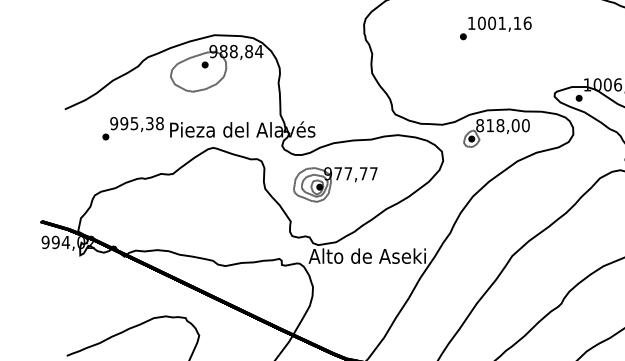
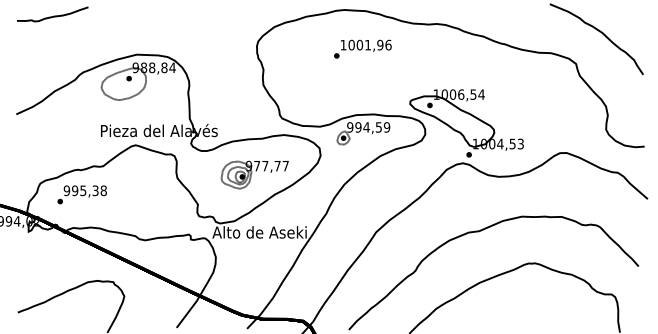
text: (517, 22) -> (380, 44), 1001,16 -> 1001,96
text: (502, 125) -> (368, 127), 818,00 -> 994,59
text: (132, 128) -> (81, 194), moved
part: (334, 184) -> (254, 174), moved

